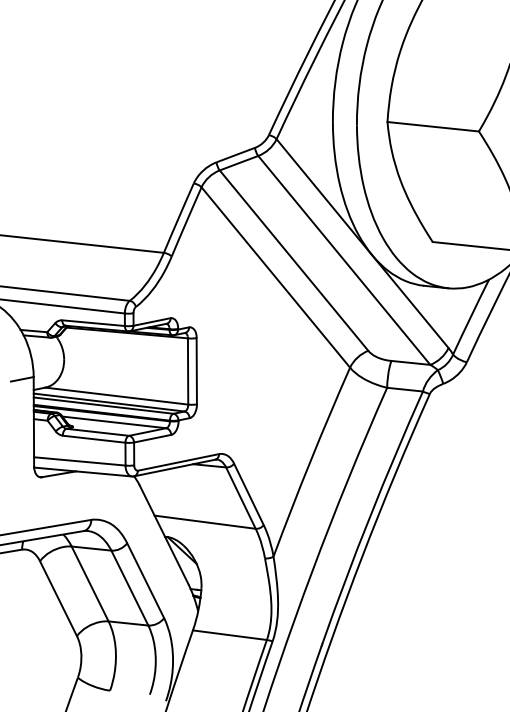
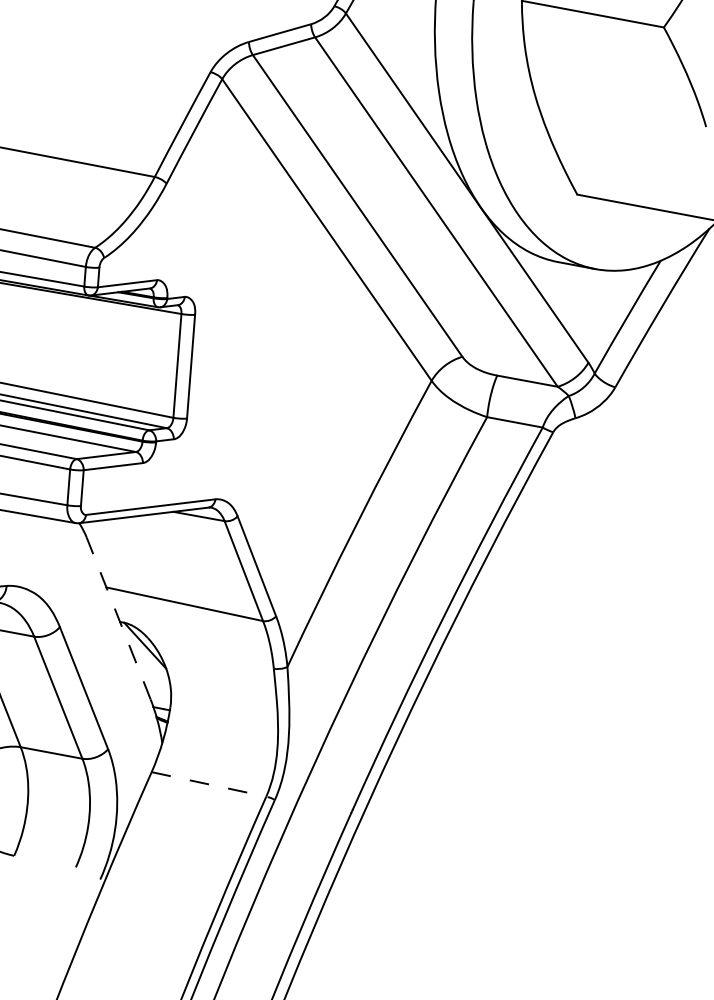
line: (163, 534) -> (117, 618), solid -> dashed
line: (230, 635) -> (209, 784), solid -> dashed

